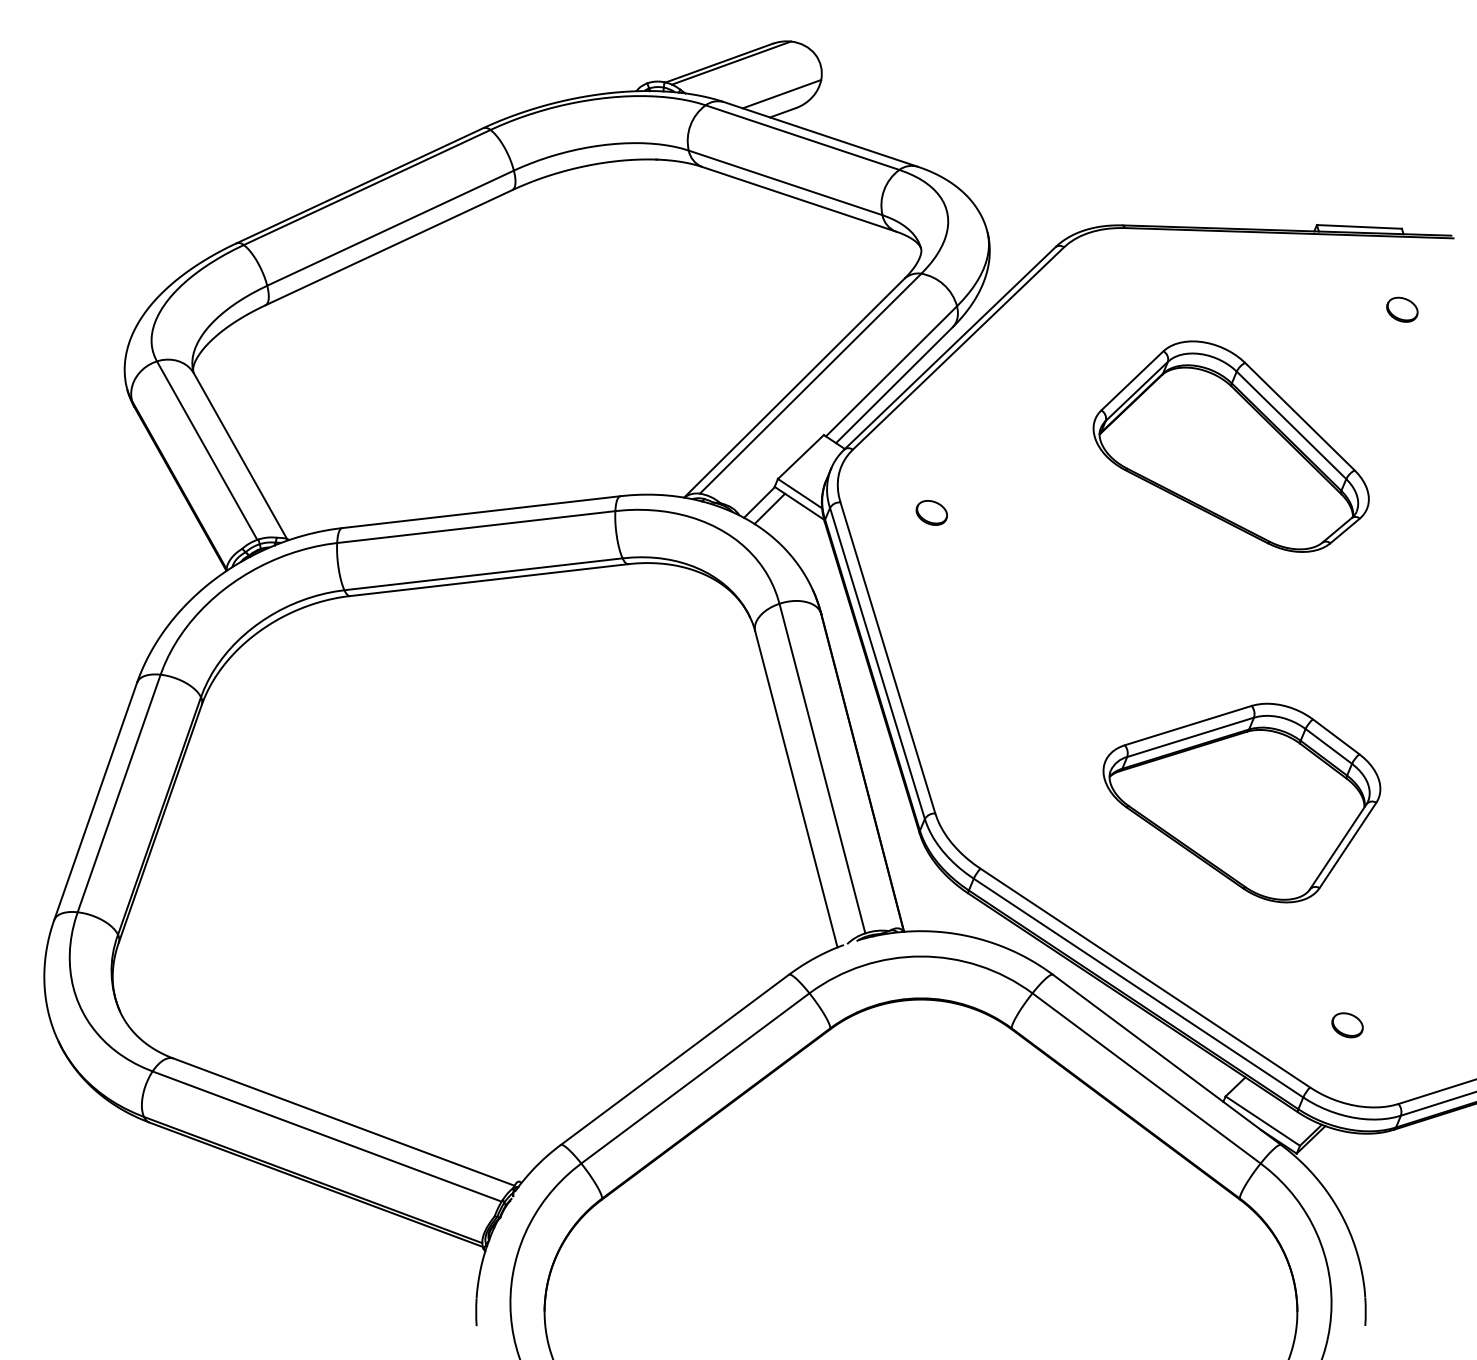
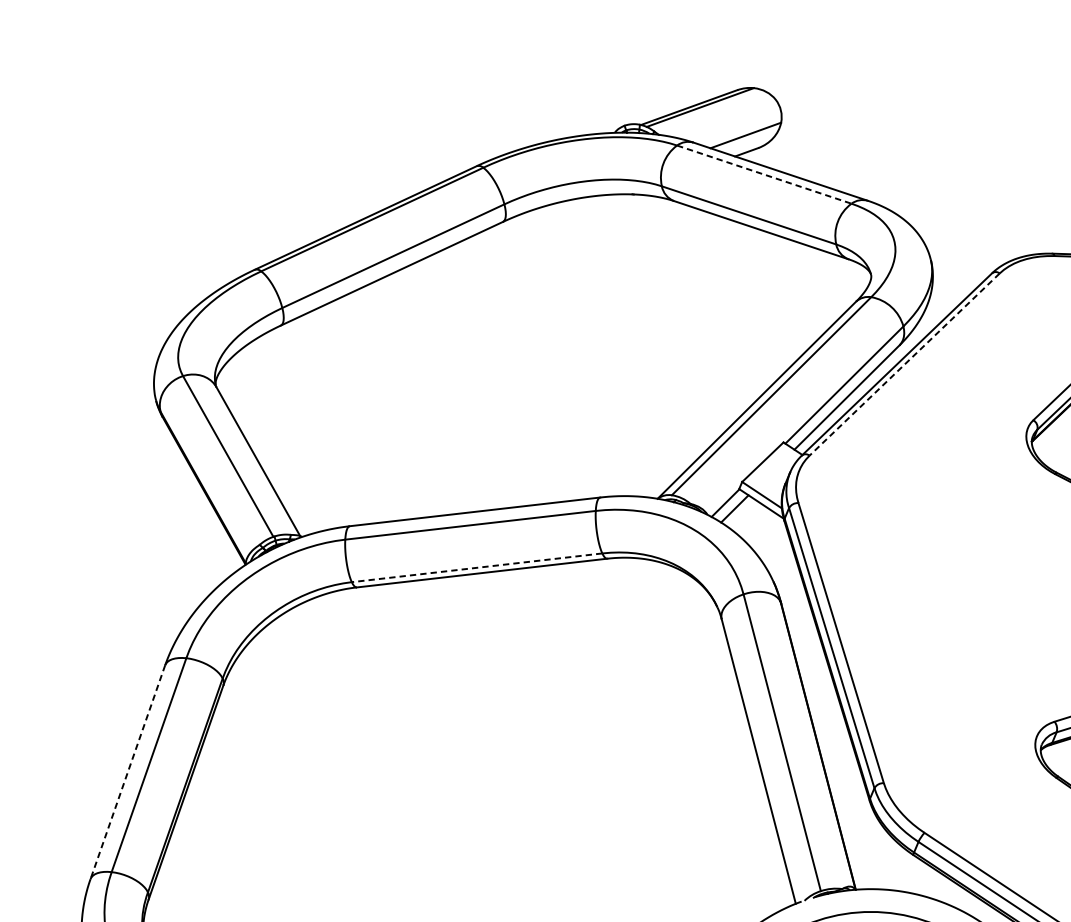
line: (803, 137) -> (765, 174), solid -> dashed
line: (958, 348) -> (904, 364), solid -> dashed
part: (931, 512) -> (880, 512), removed
line: (483, 574) -> (477, 567), solid -> dashed
line: (95, 801) -> (127, 772), solid -> dashed

